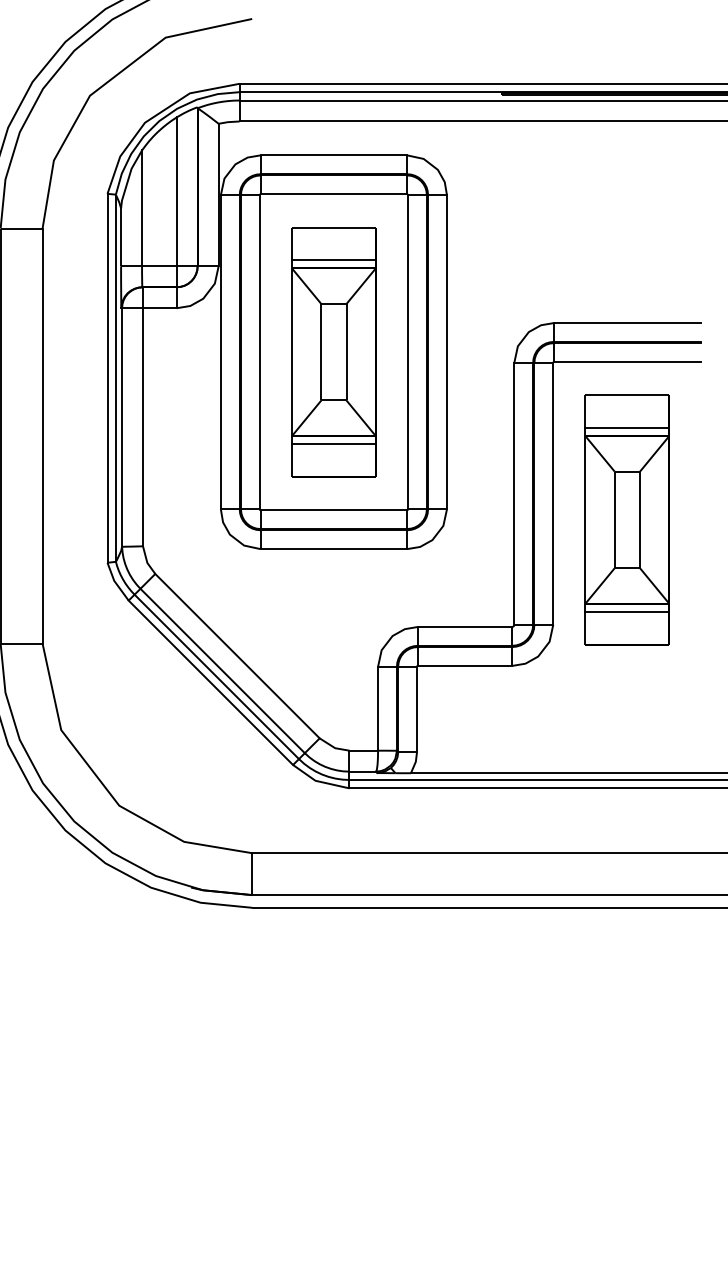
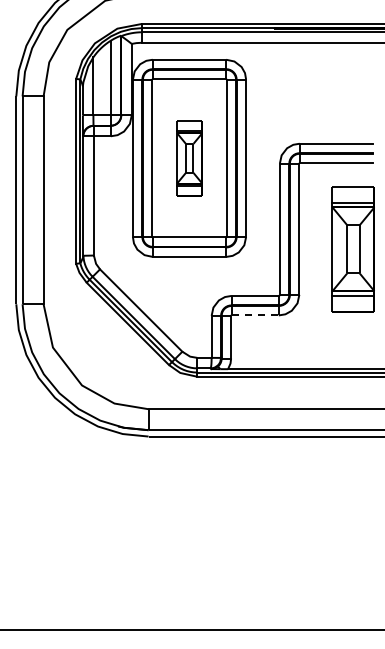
part: (333, 352) -> (189, 158), size x0.6
part: (625, 520) -> (352, 249), moved
line: (465, 666) -> (255, 315), solid -> dashed

